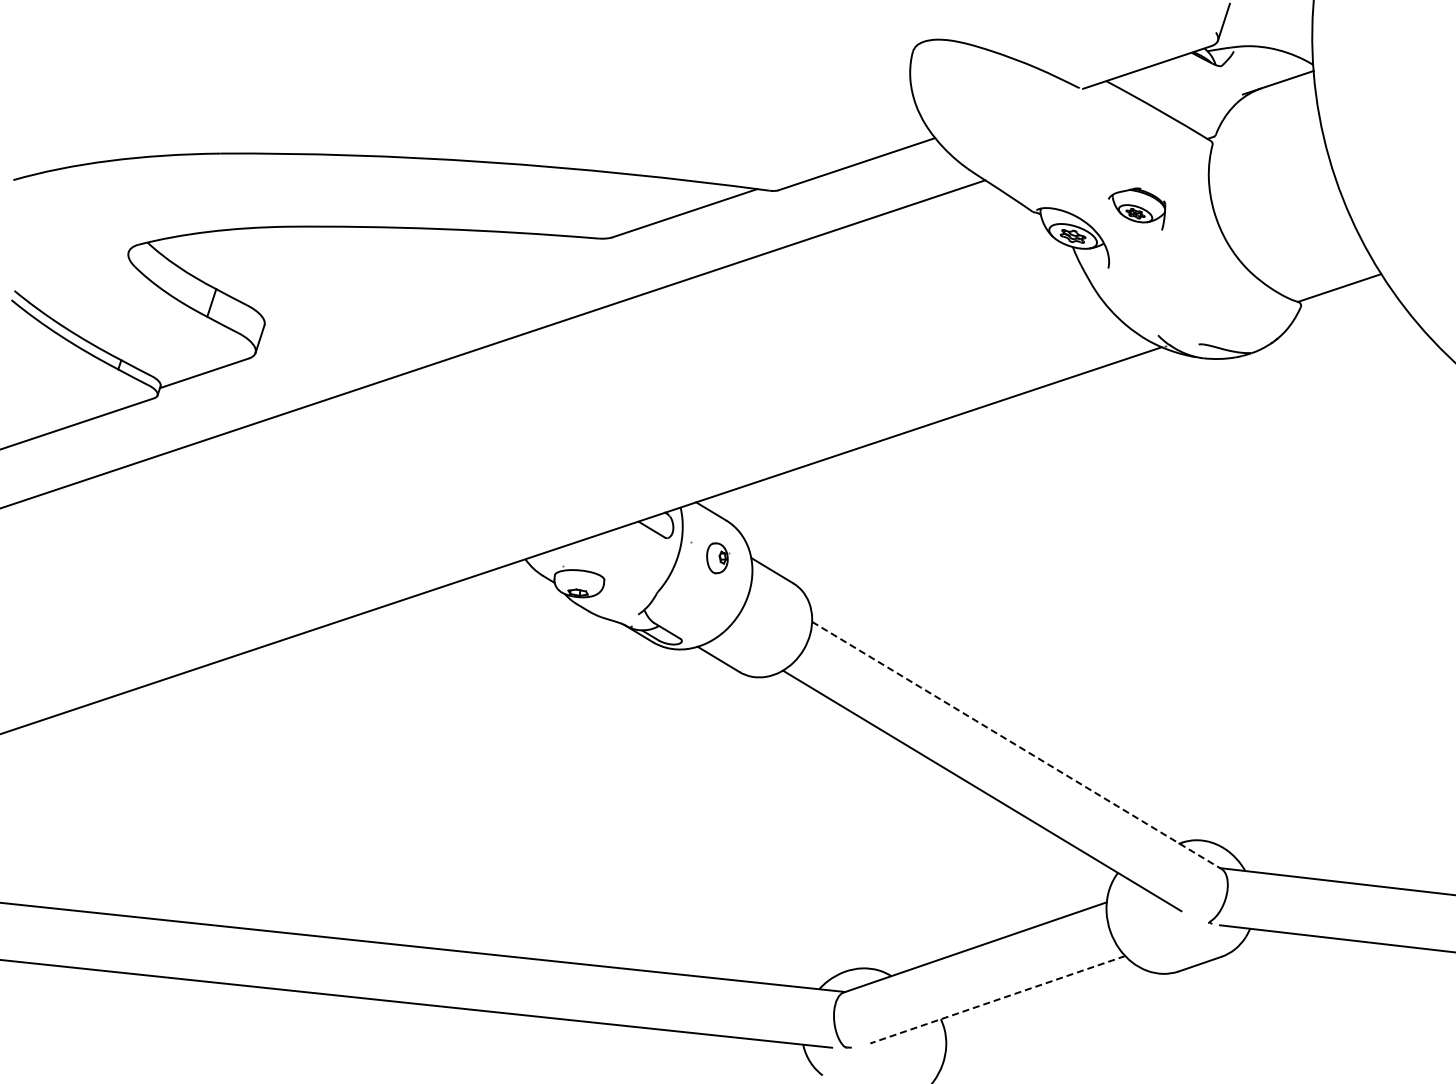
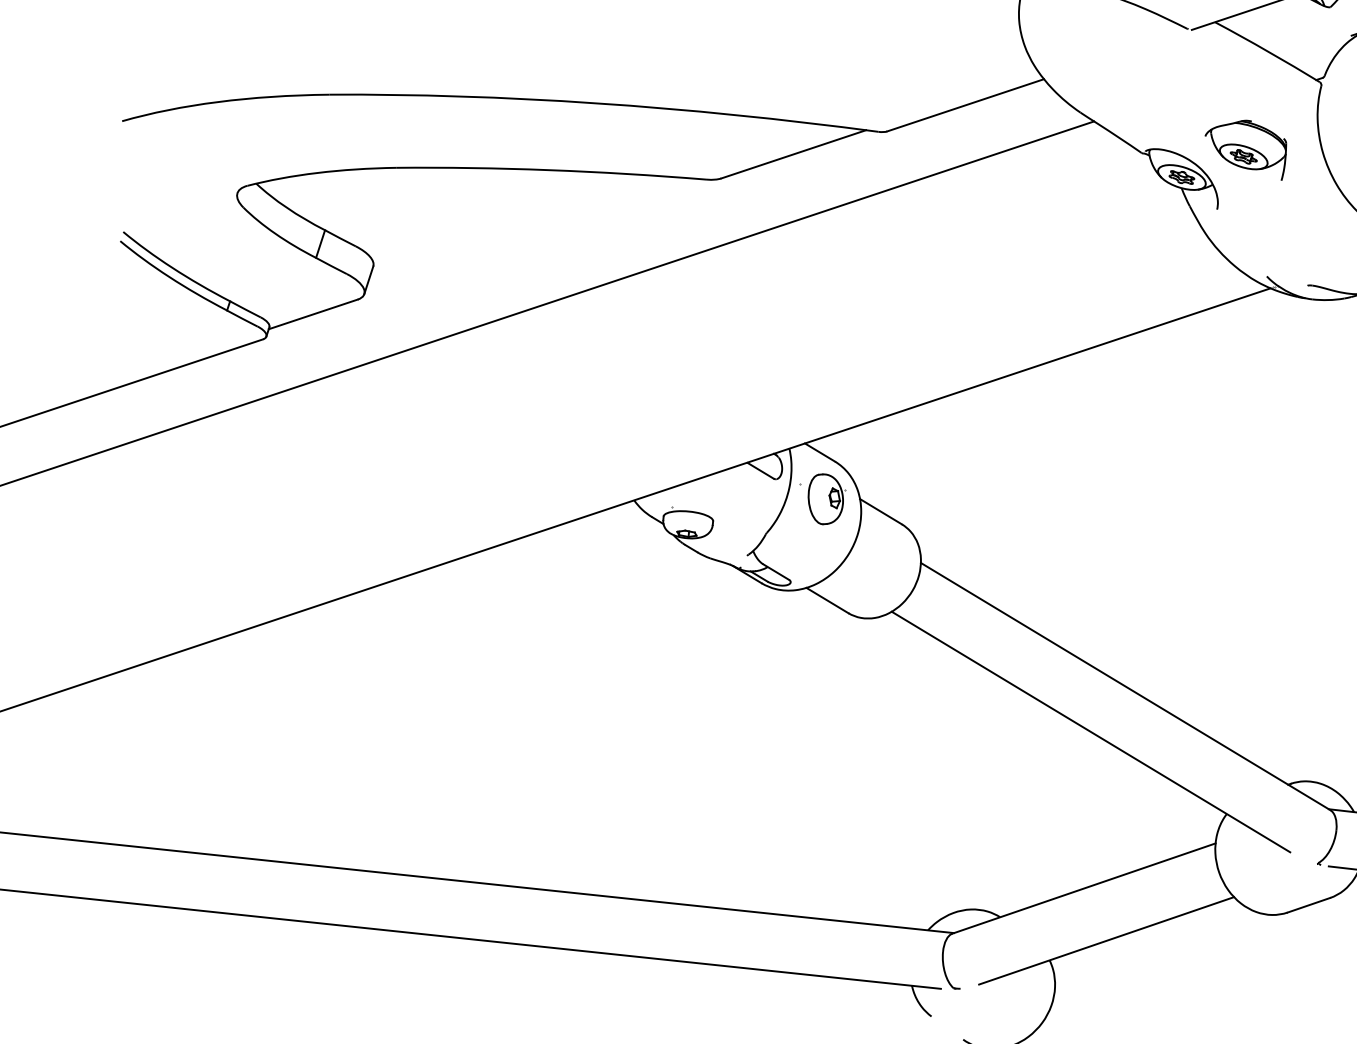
part: (1136, 208) -> (1245, 149), size x1.43
part: (717, 558) -> (826, 499), size x1.67
line: (1017, 745) -> (1126, 686), dashed -> solid
line: (997, 999) -> (1106, 940), dashed -> solid

